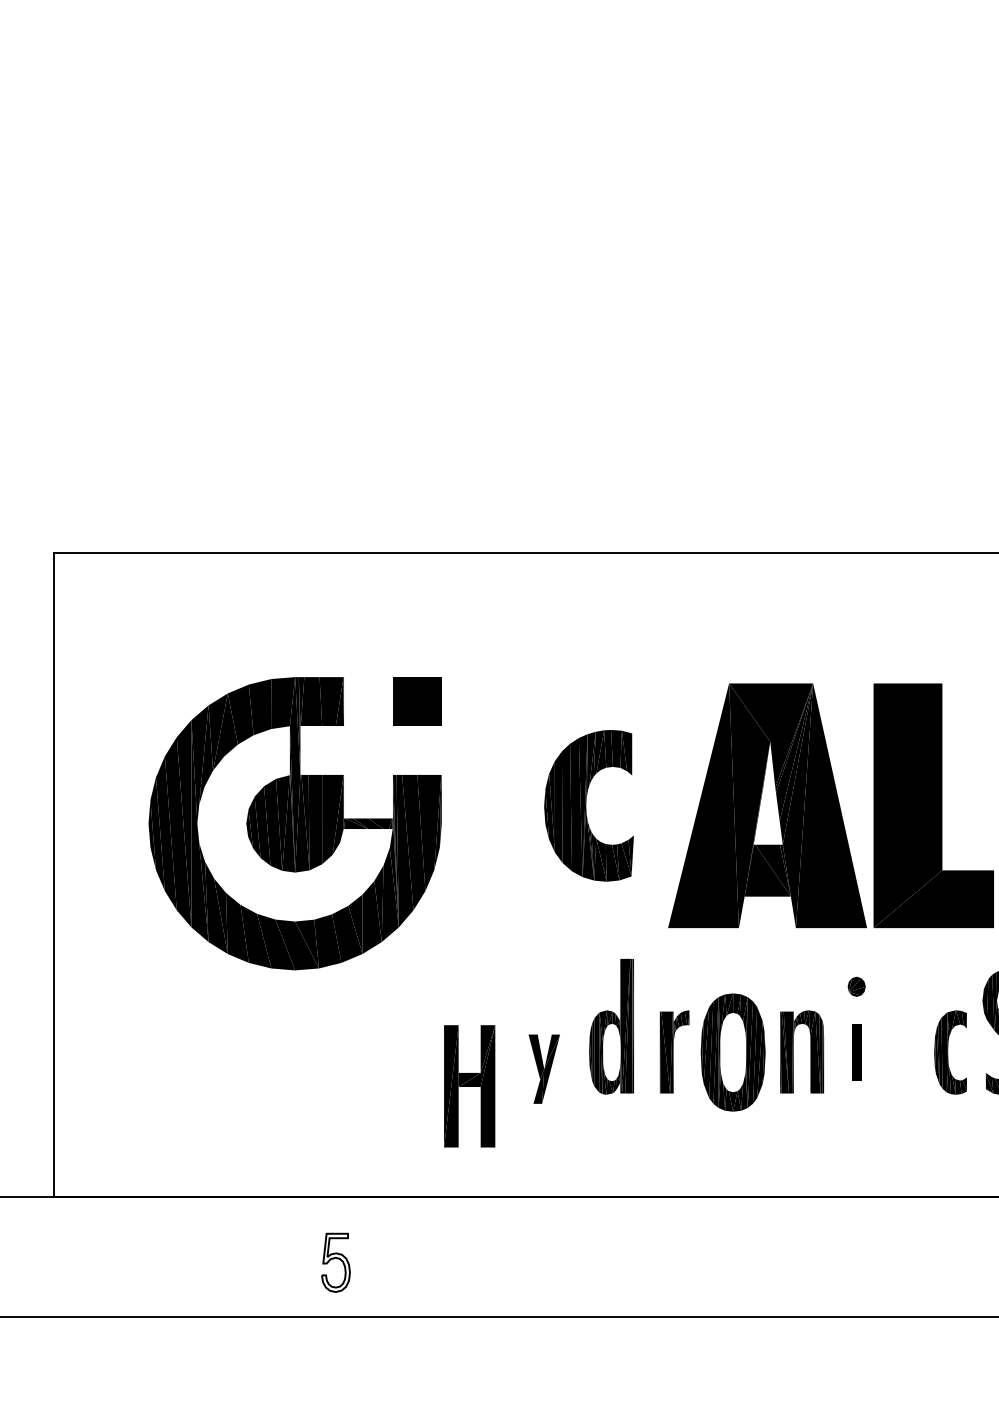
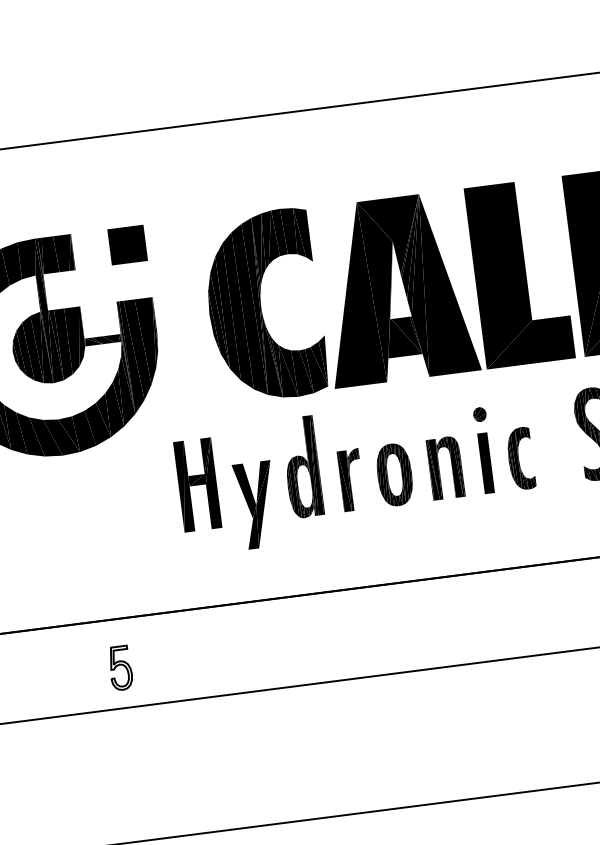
part: (588, 805) -> (264, 305), size x1.67
part: (733, 1052) -> (394, 474), size x0.71
part: (856, 1052) -> (485, 463), size x1.43
part: (950, 1052) -> (520, 458), moved
part: (544, 1068) -> (256, 504), size x1.67
part: (469, 1086) -> (197, 485), moved

